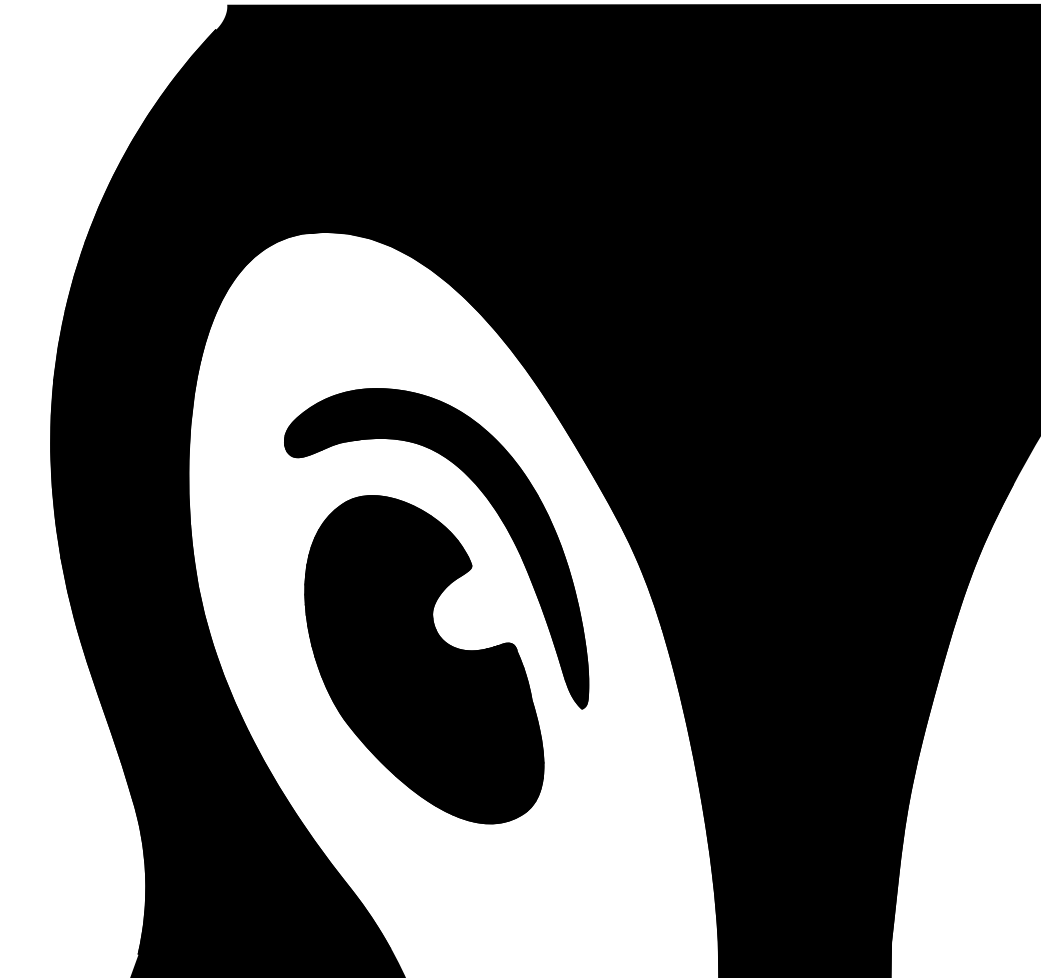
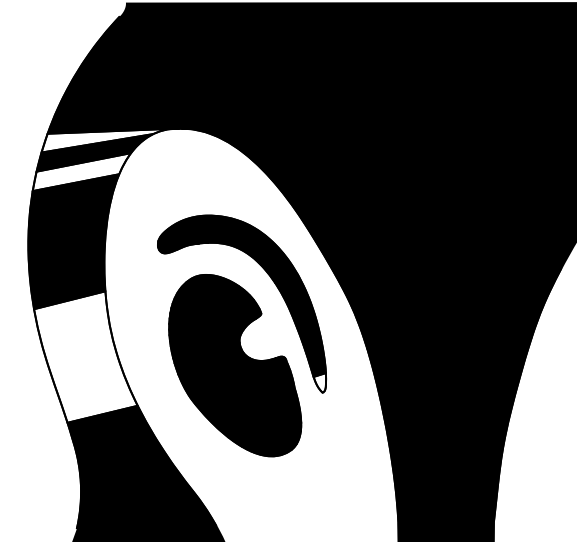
fill: (199, 253) -> (110, 140), removed
fill: (147, 311) -> (81, 172), removed
fill: (154, 643) -> (85, 356), removed
fill: (576, 690) -> (319, 382), removed

